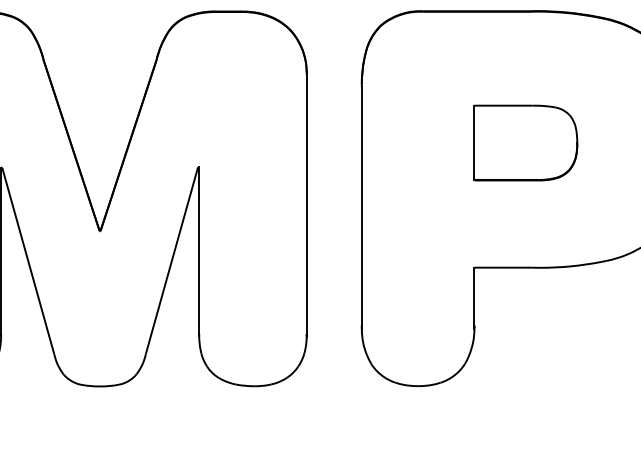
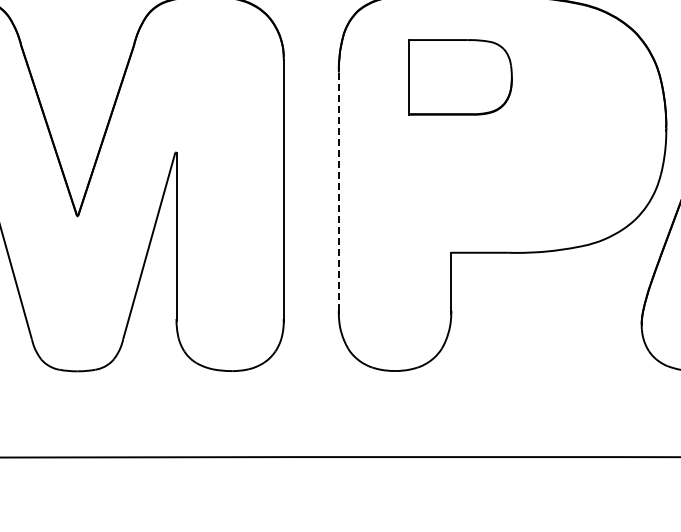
part: (525, 143) -> (460, 77), moved
line: (361, 206) -> (338, 191), solid -> dashed

